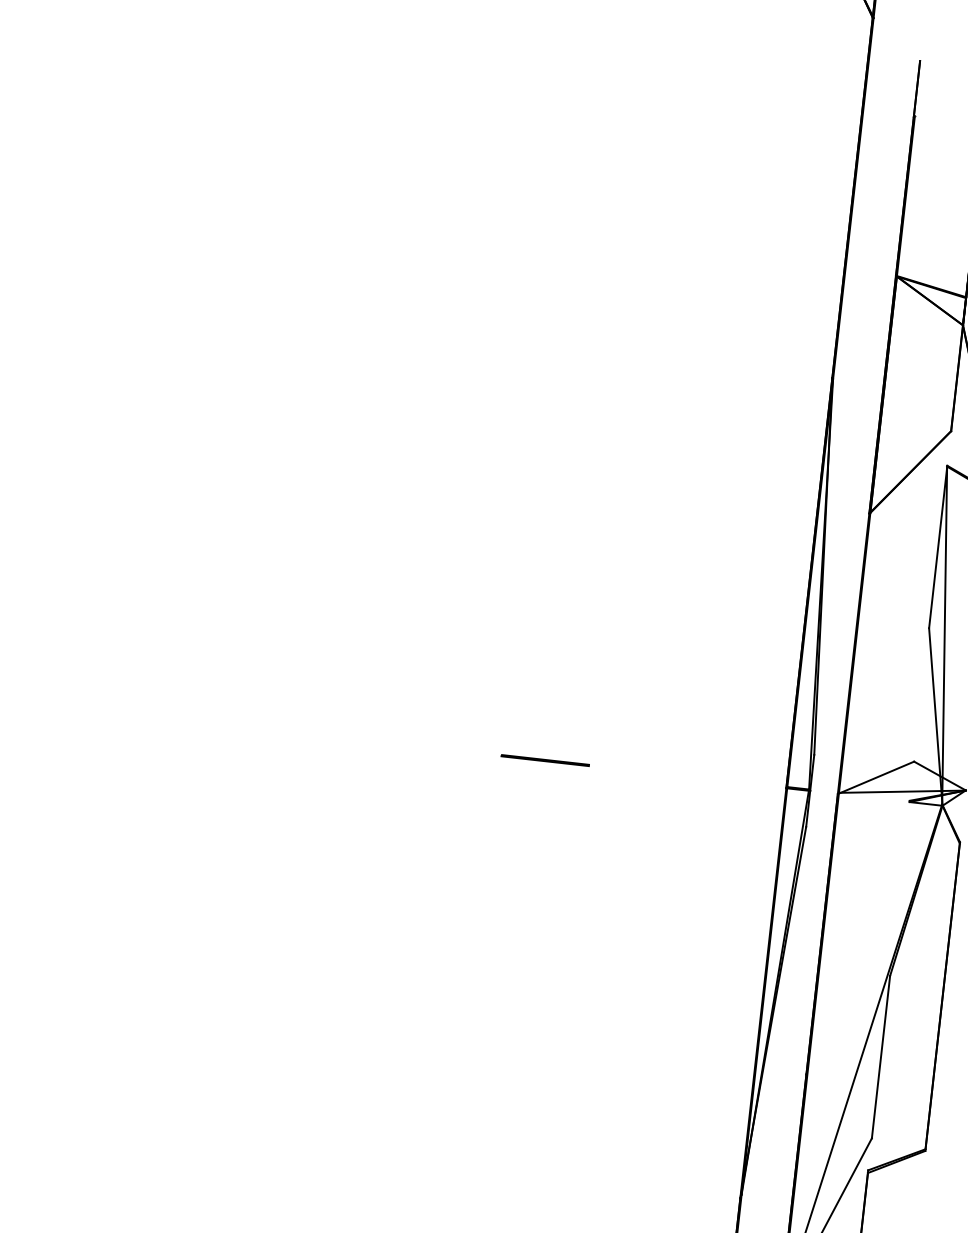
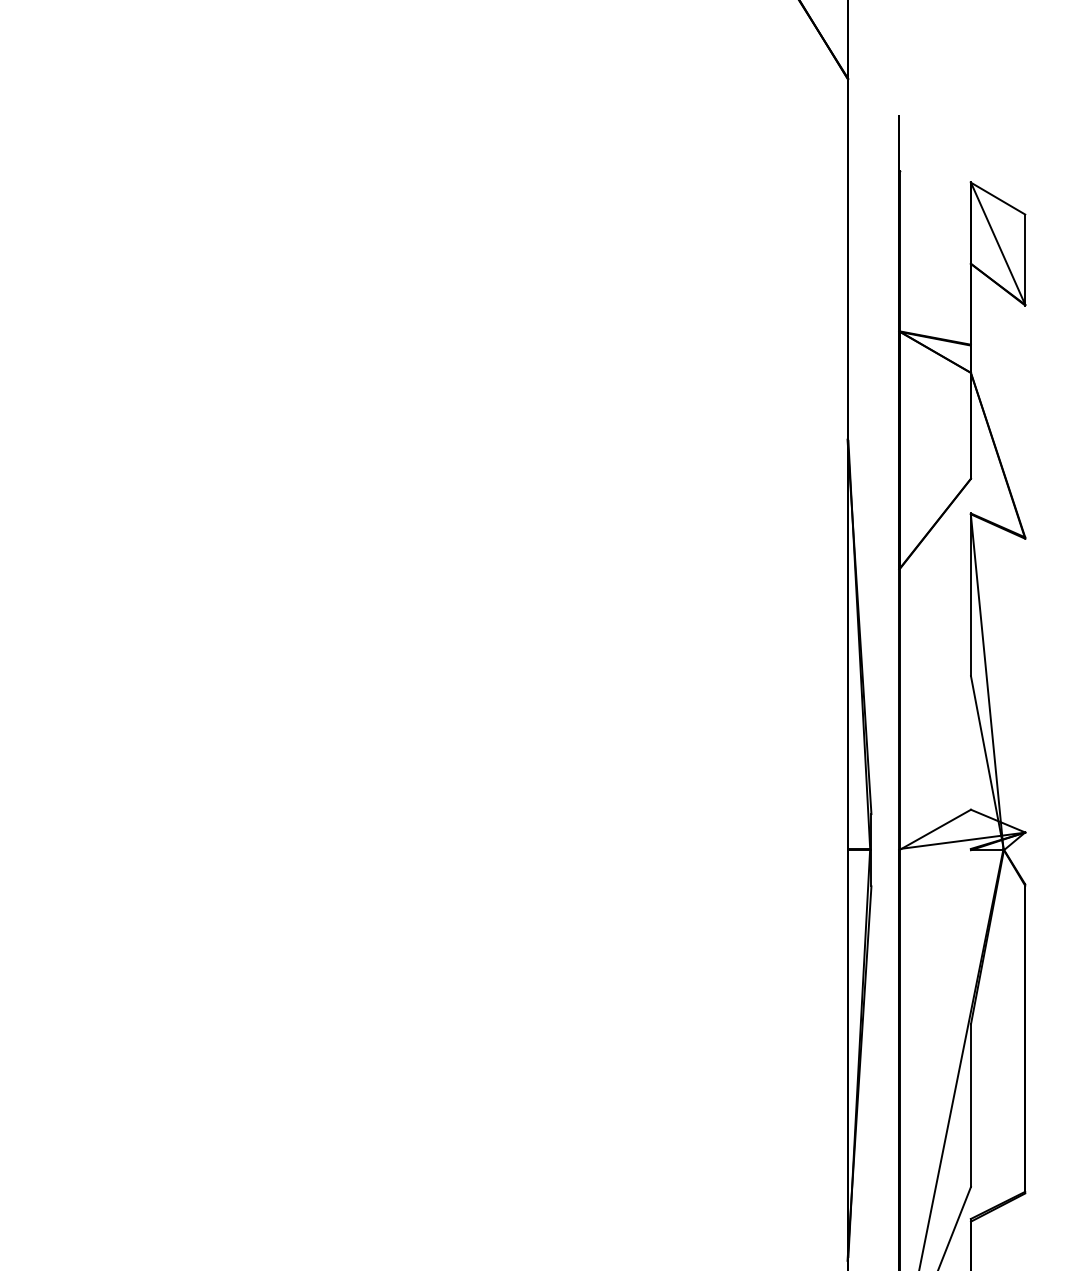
line: (544, 760) -> (605, 849), removed

